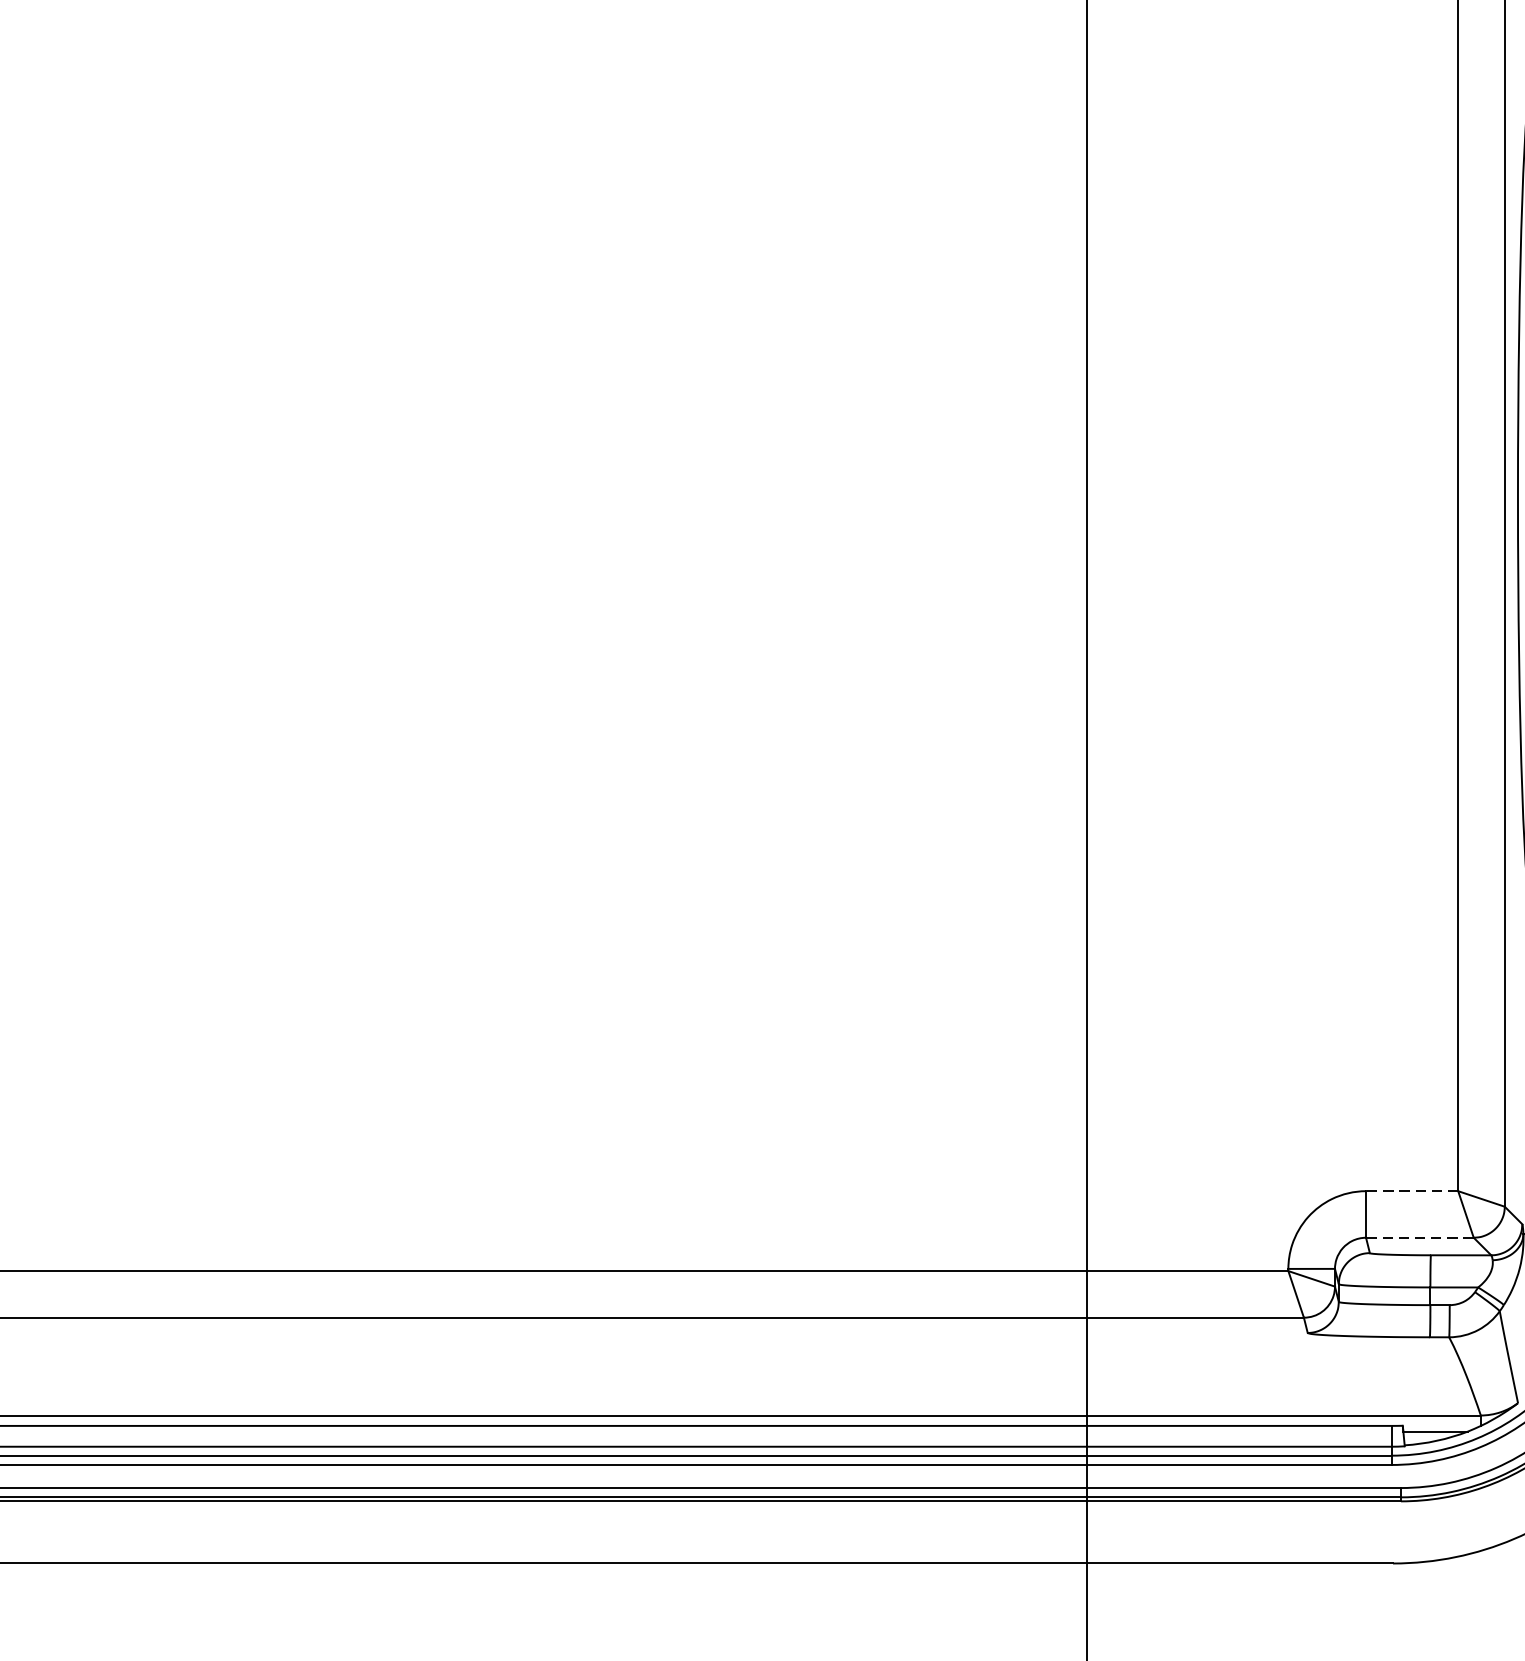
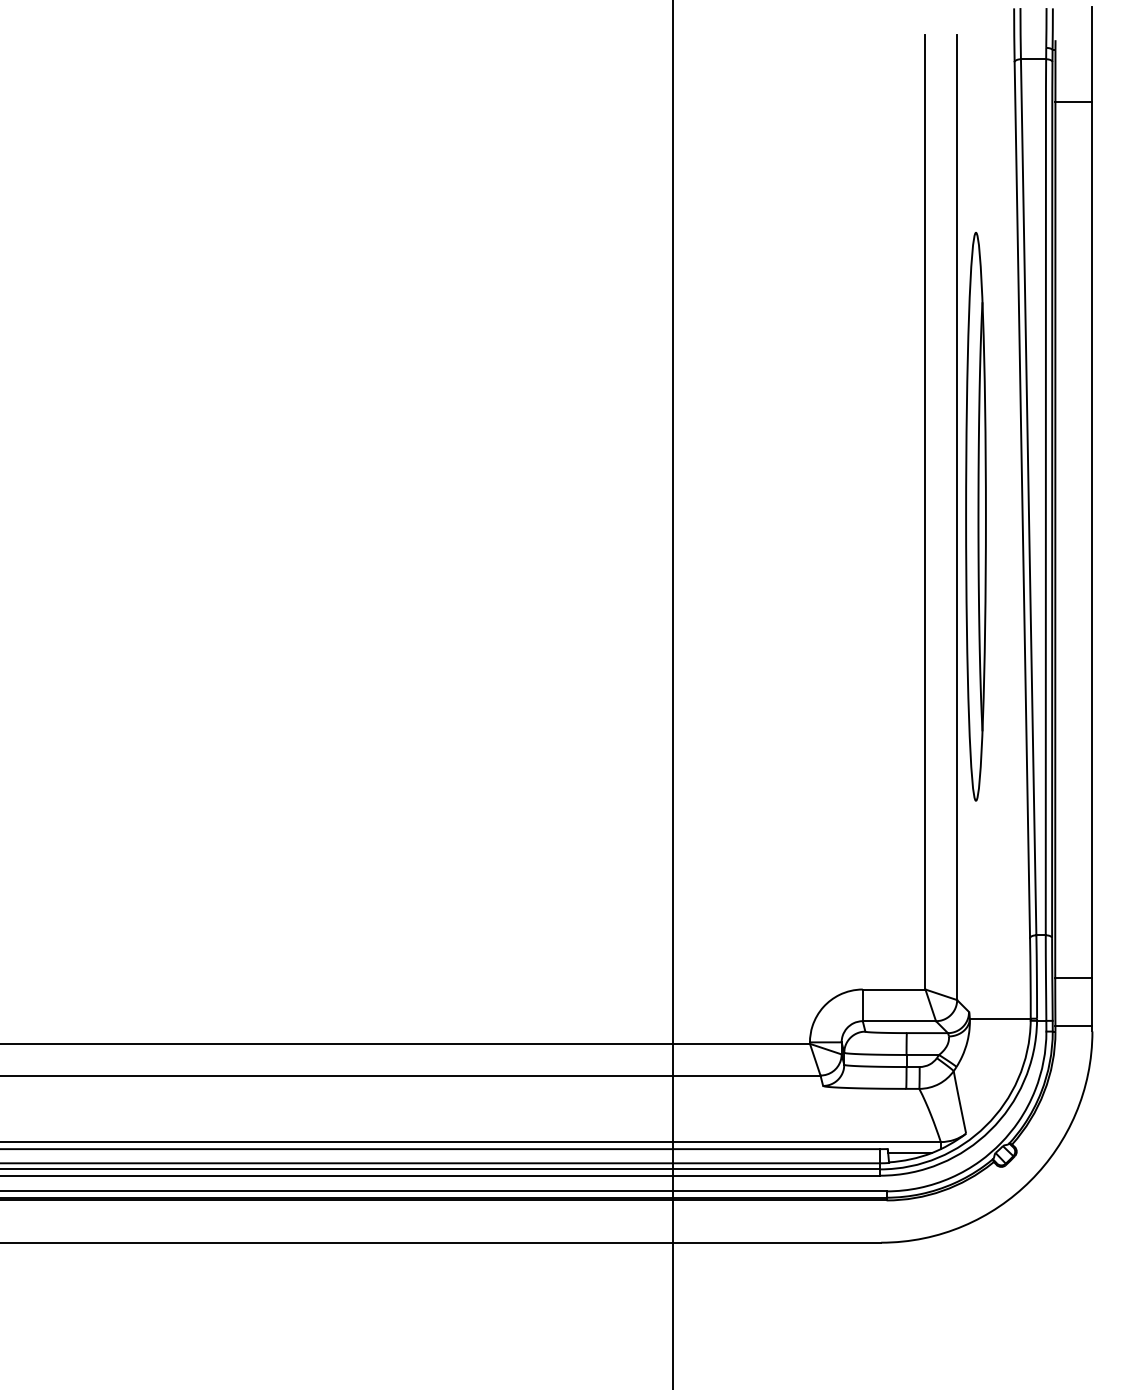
line: (1411, 1191) -> (893, 989), dashed -> solid
line: (1420, 1238) -> (899, 1021), dashed -> solid

